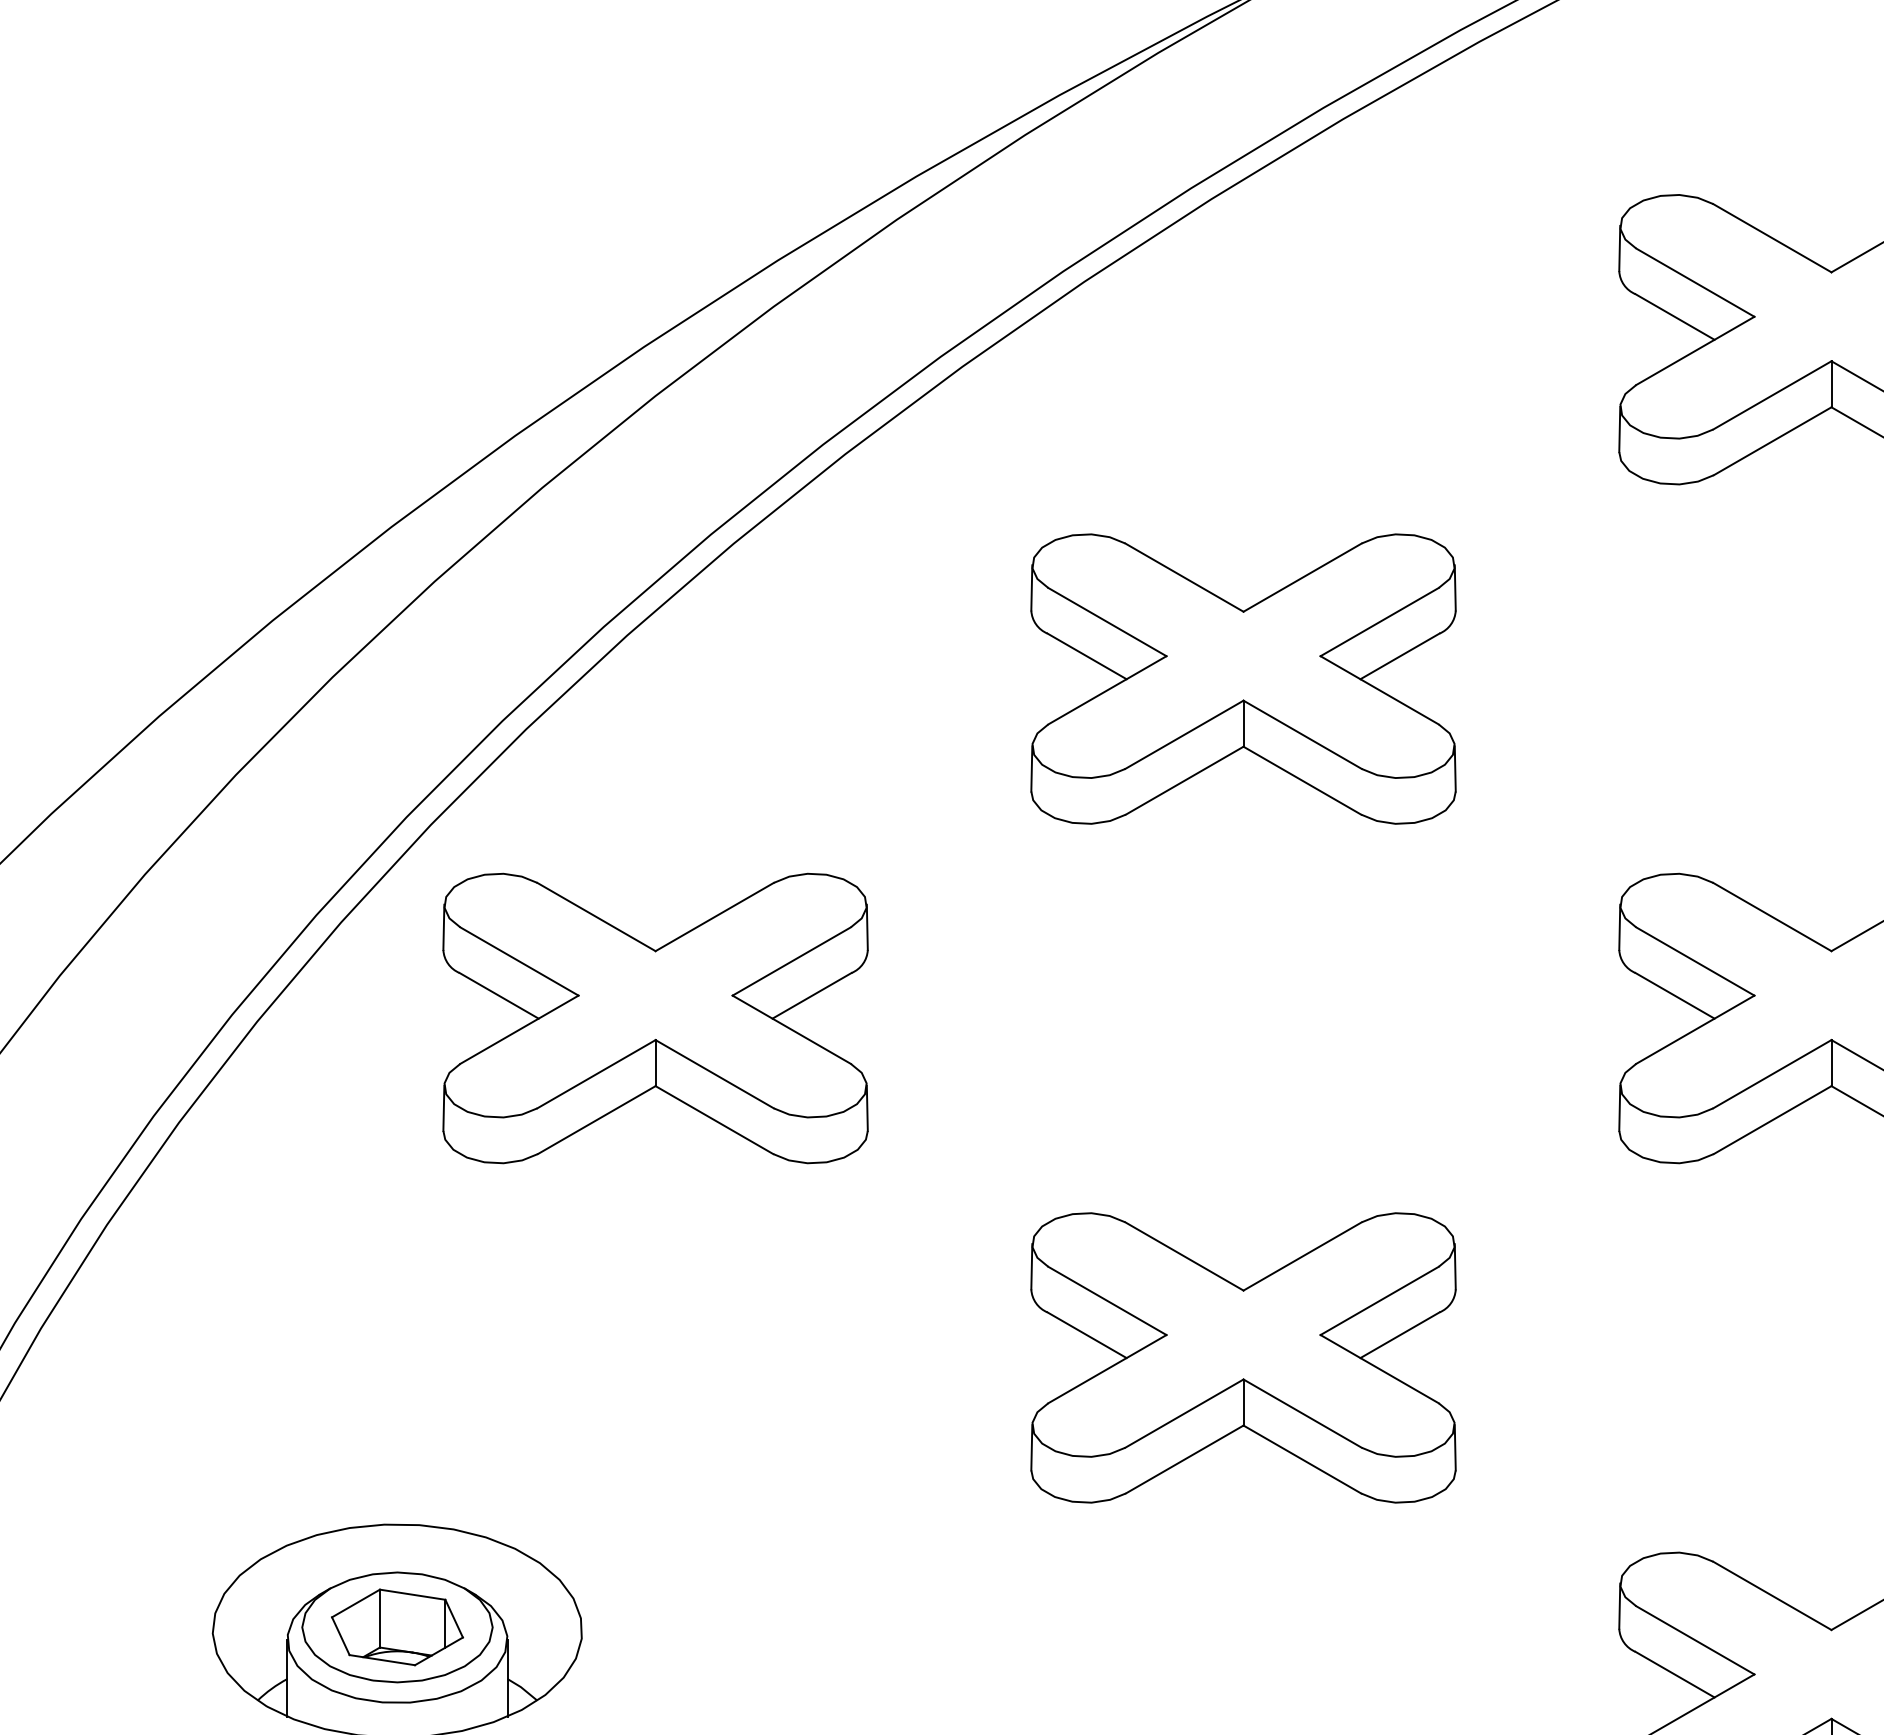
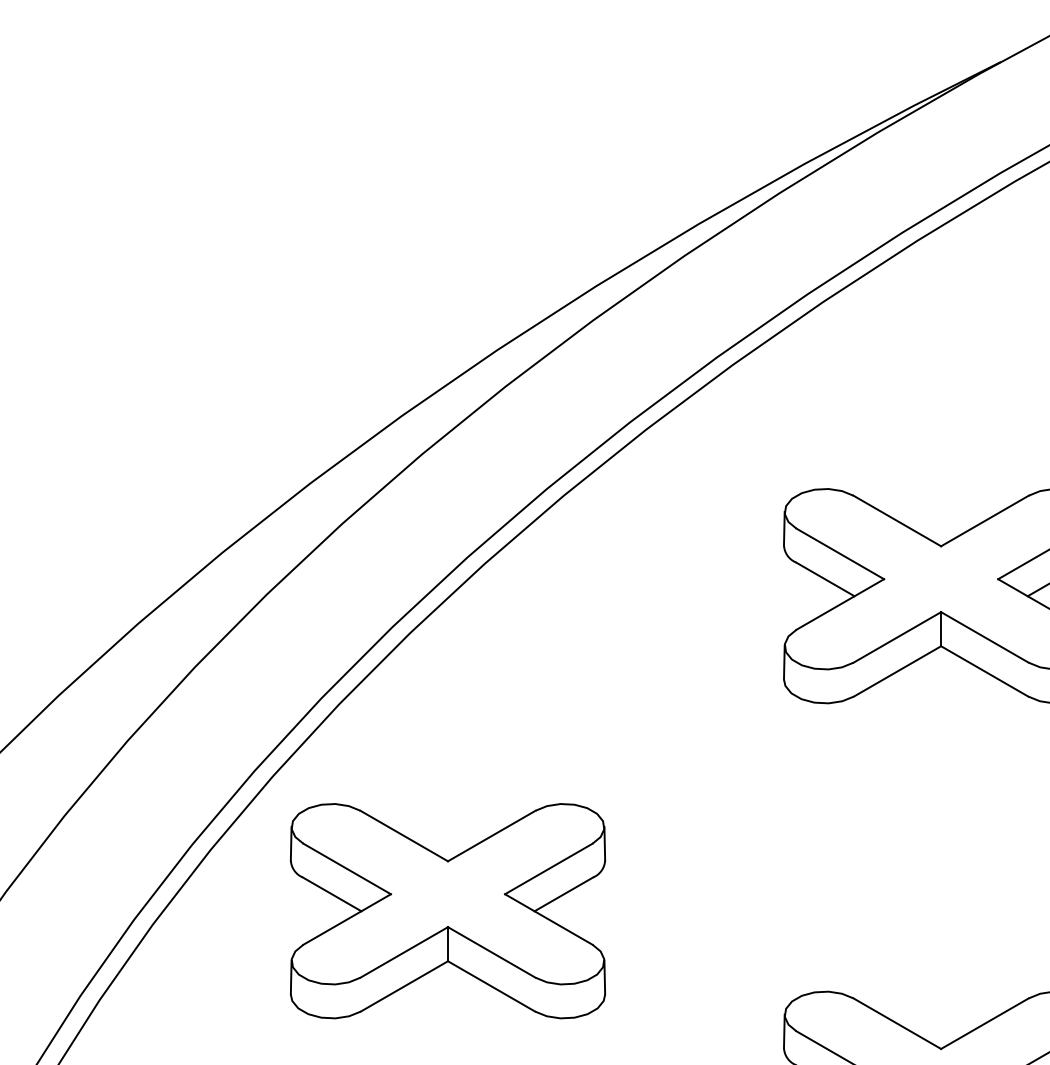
part: (655, 1018) -> (447, 911), moved

